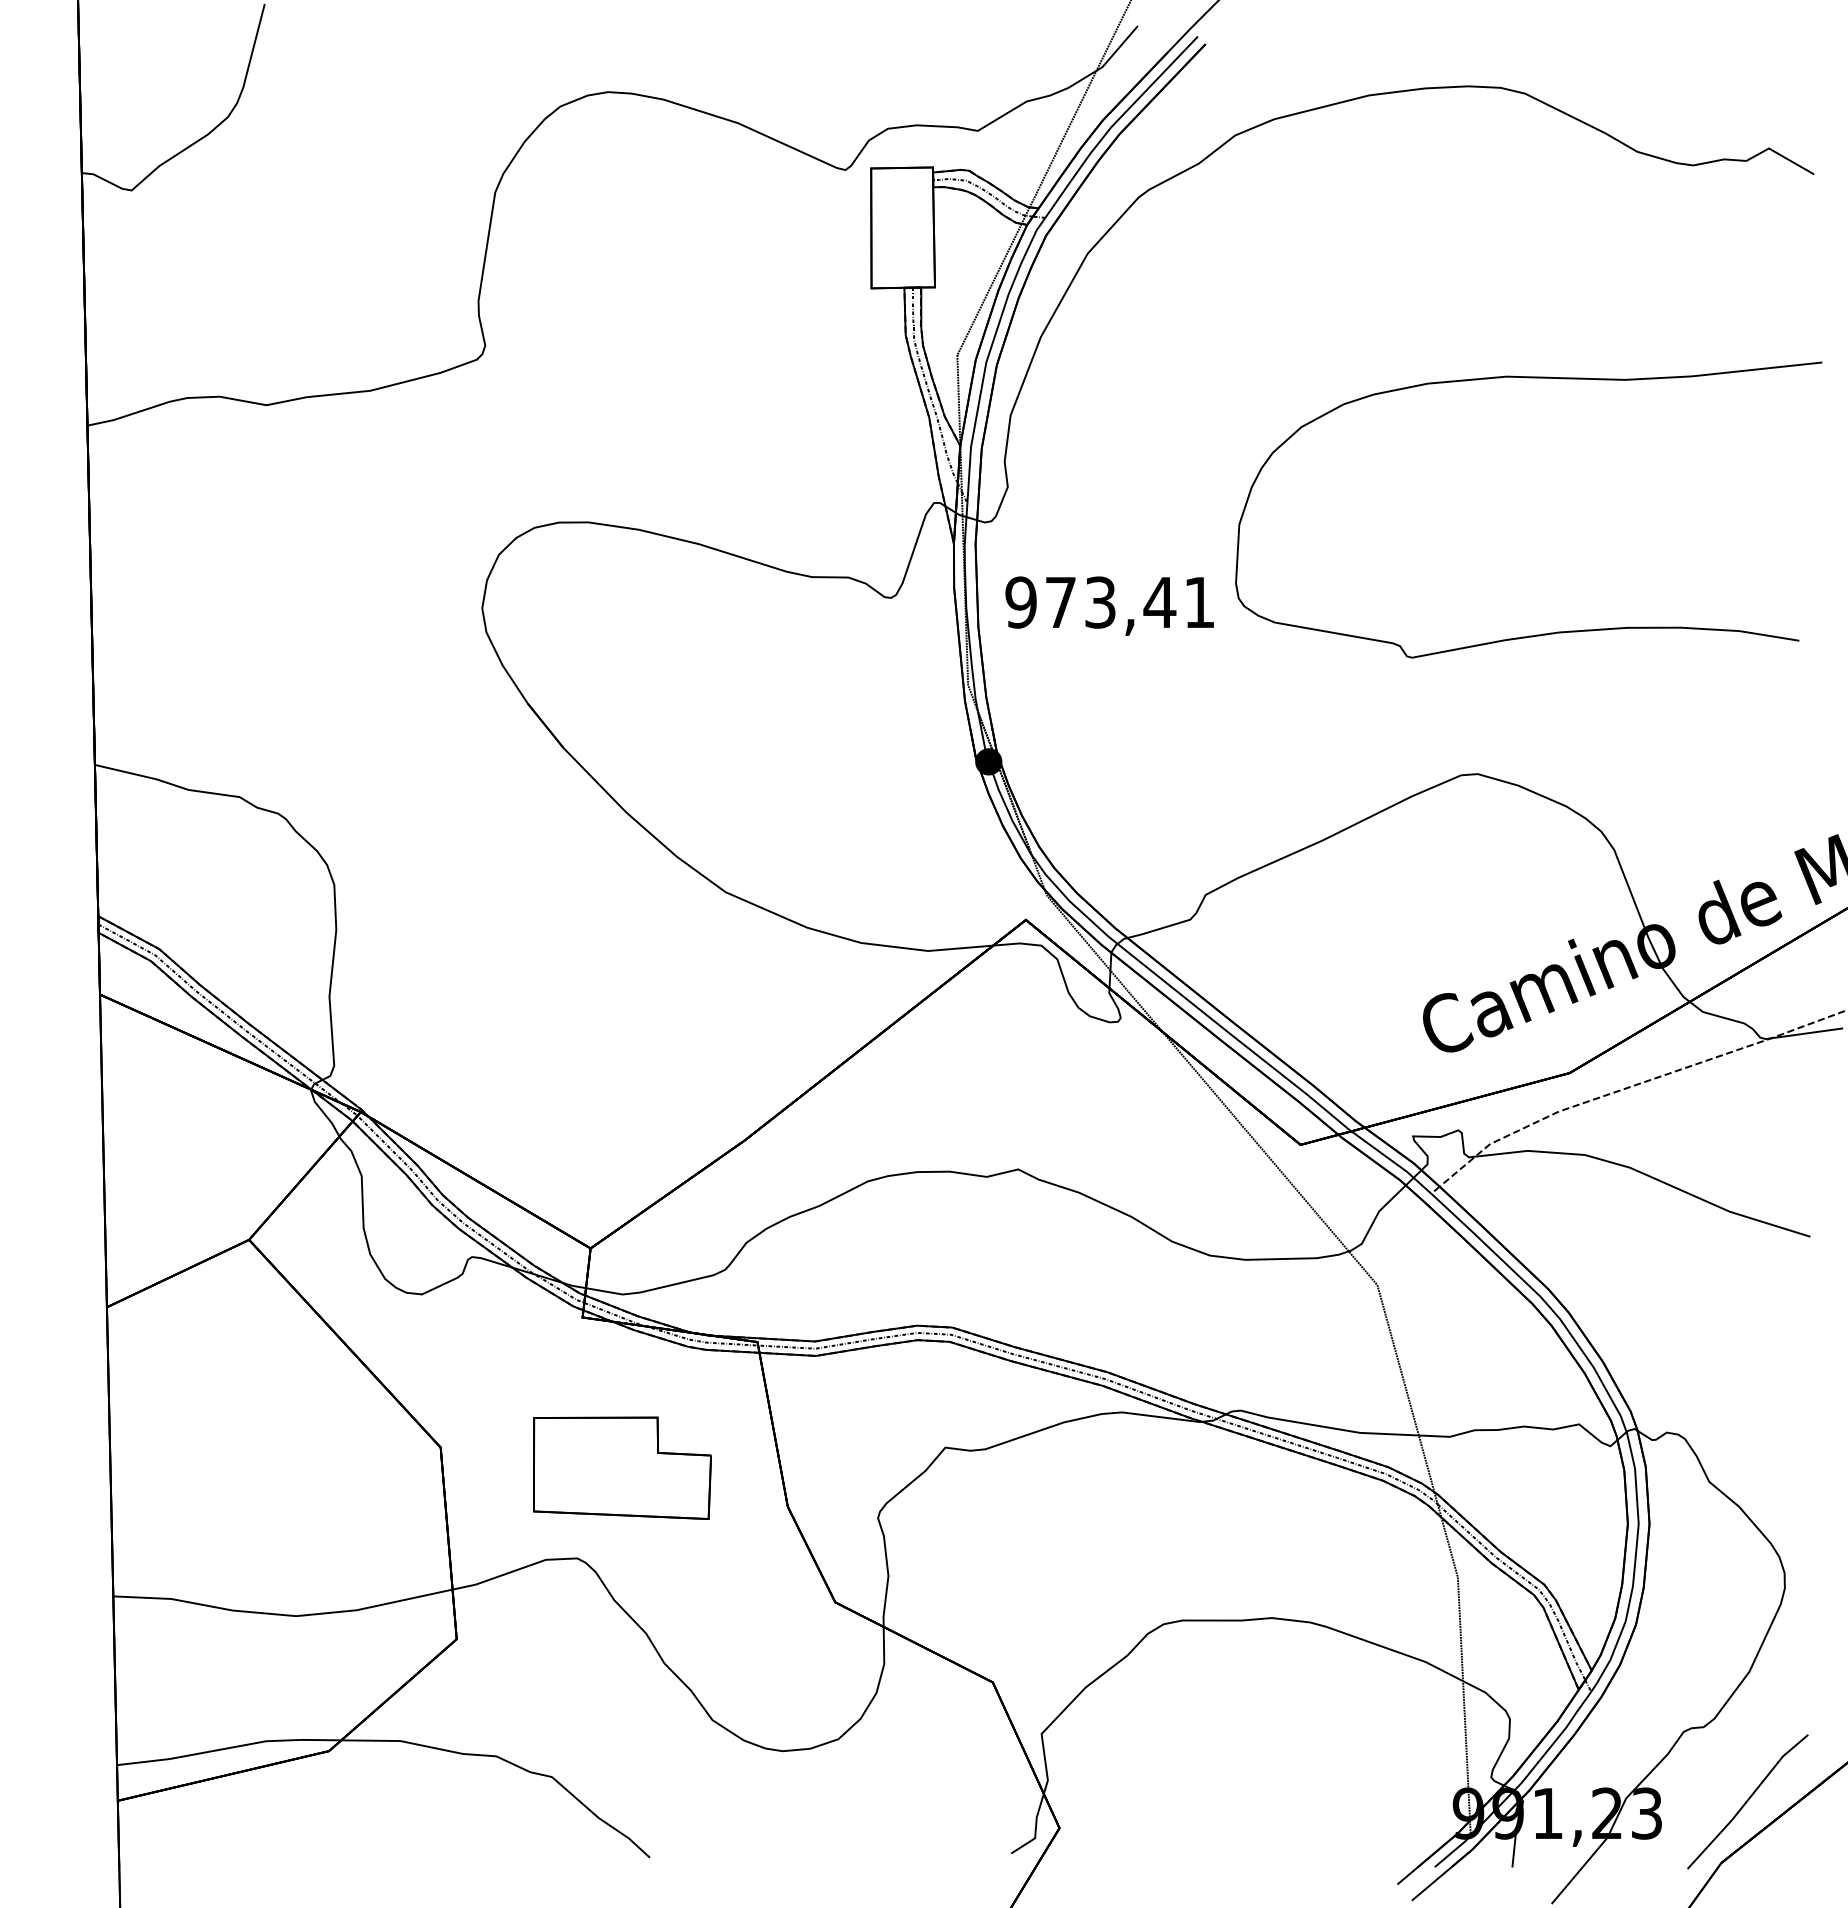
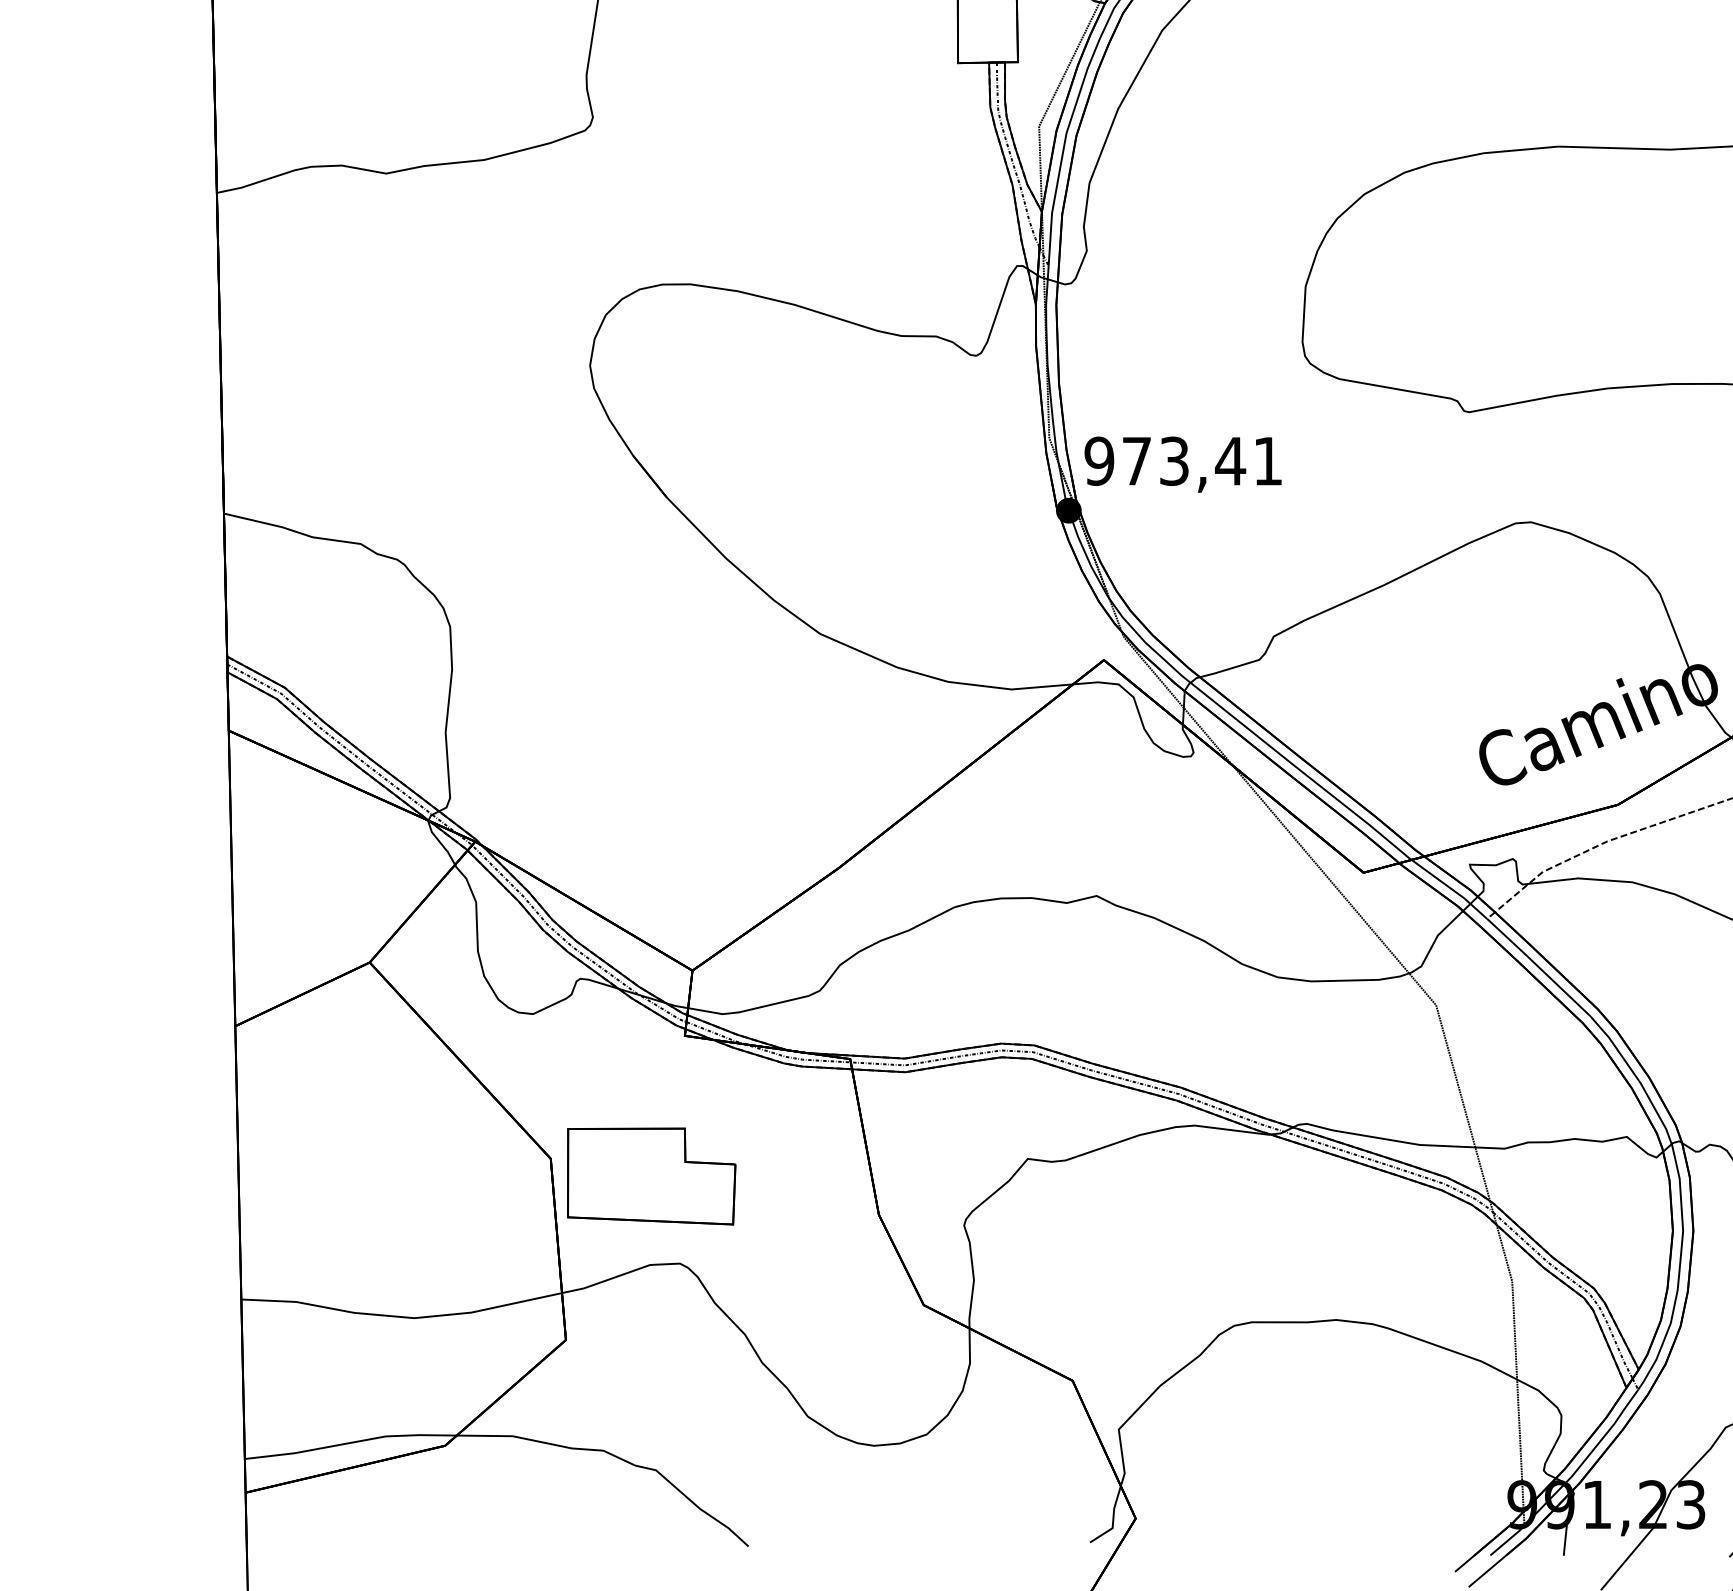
text: (1109, 605) -> (1182, 464), moved
part: (622, 1467) -> (651, 1175), moved

